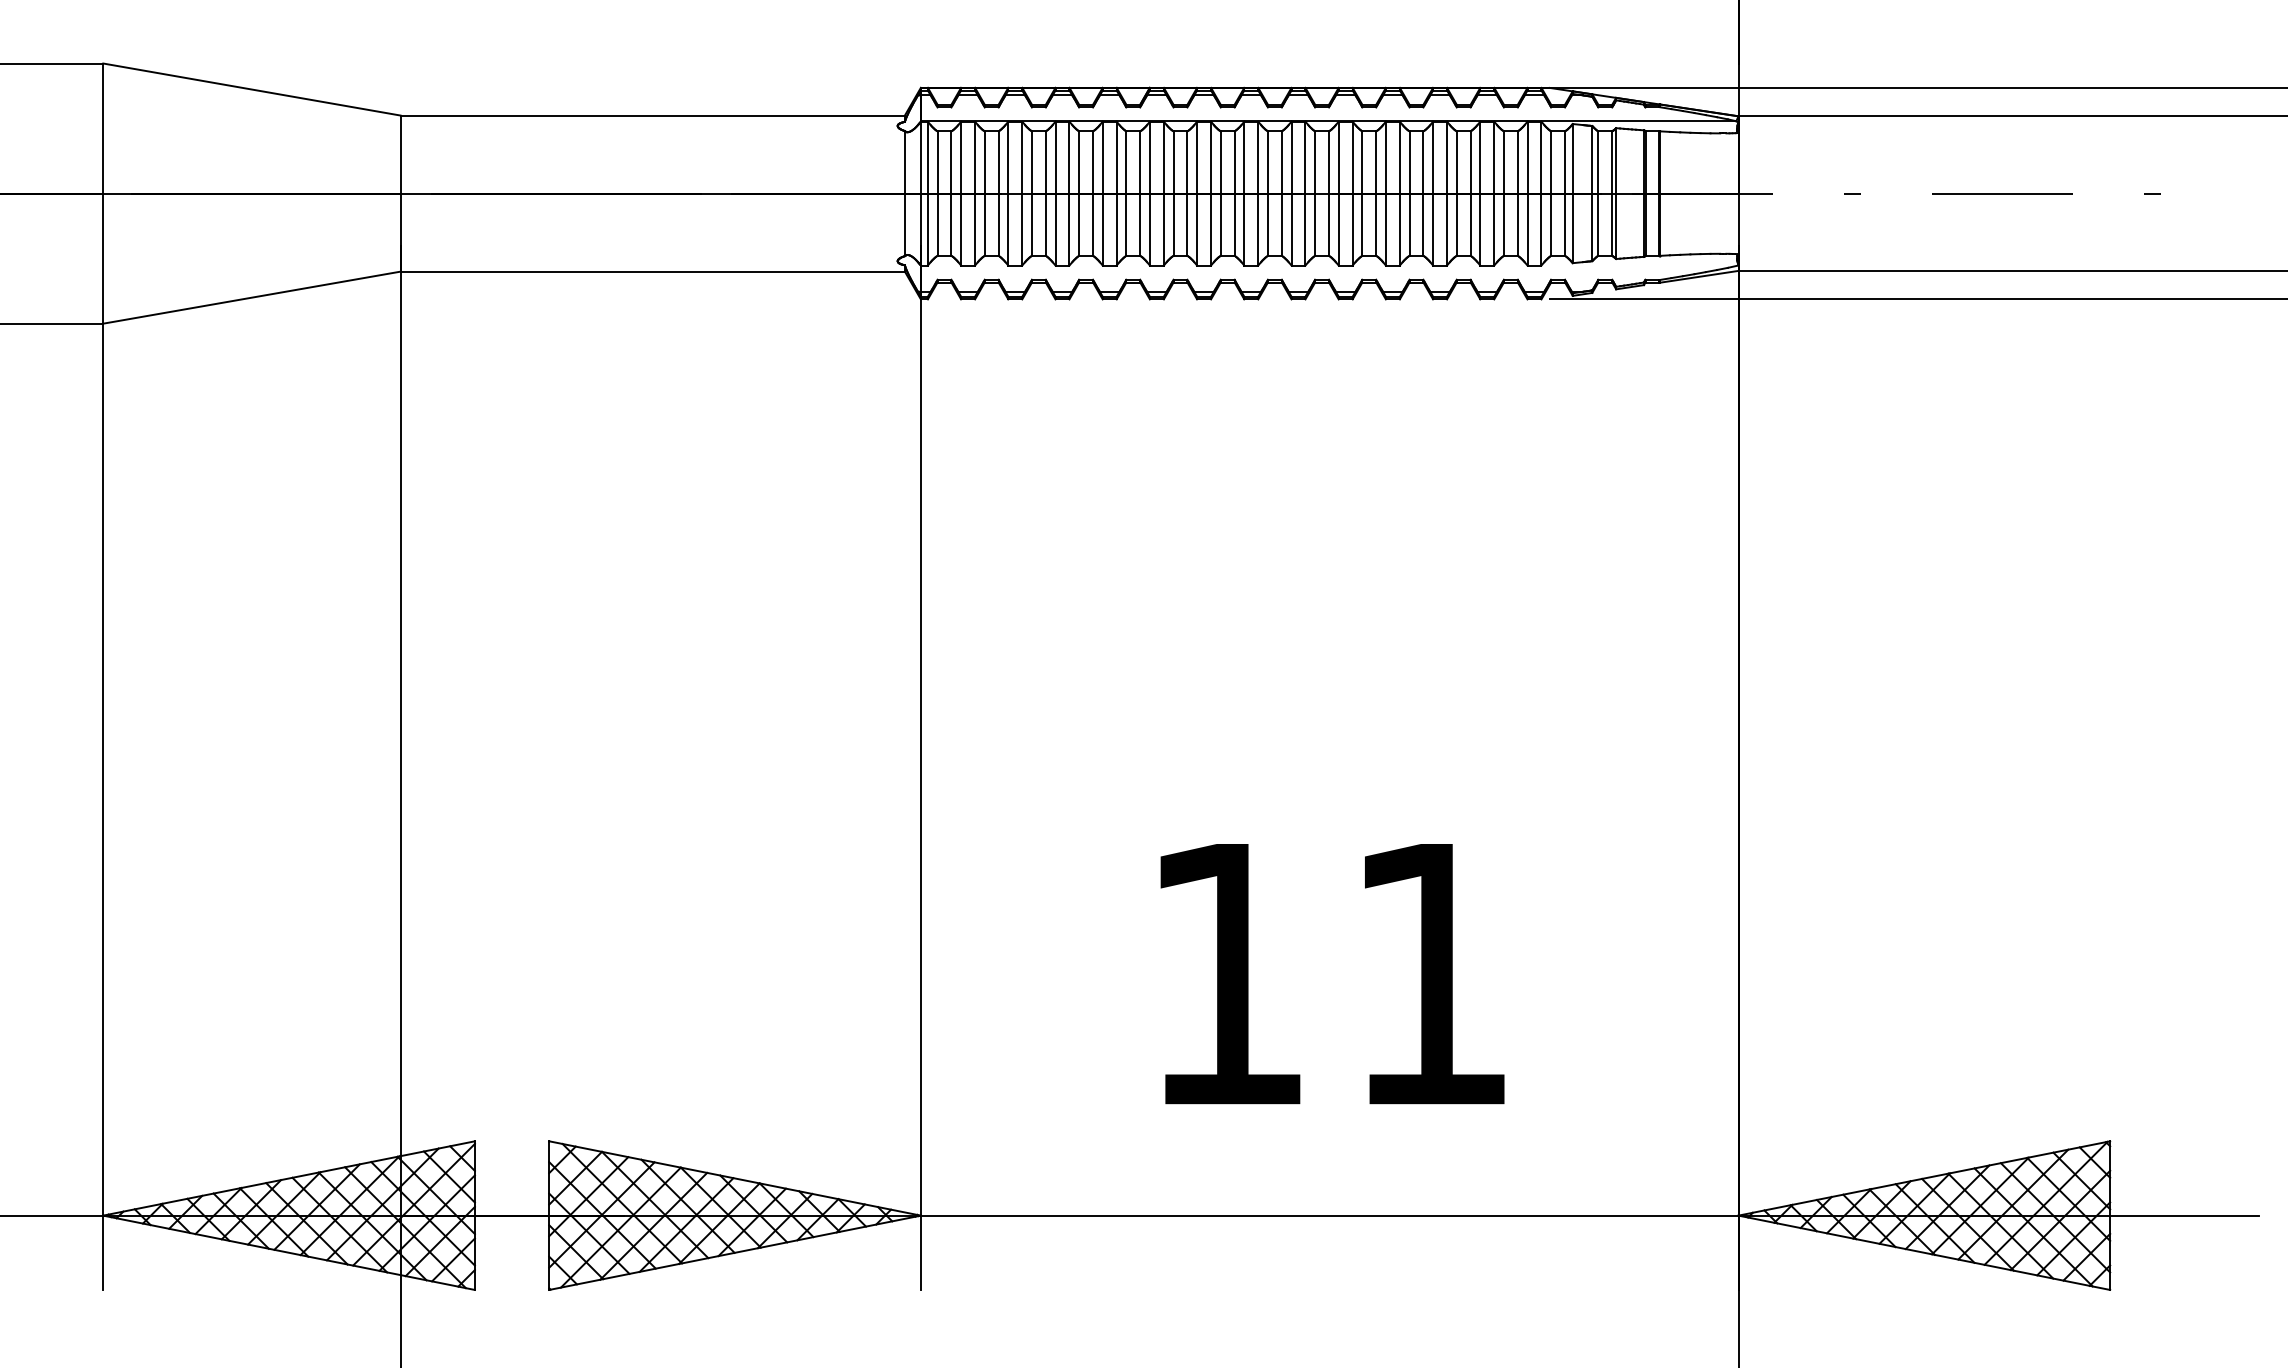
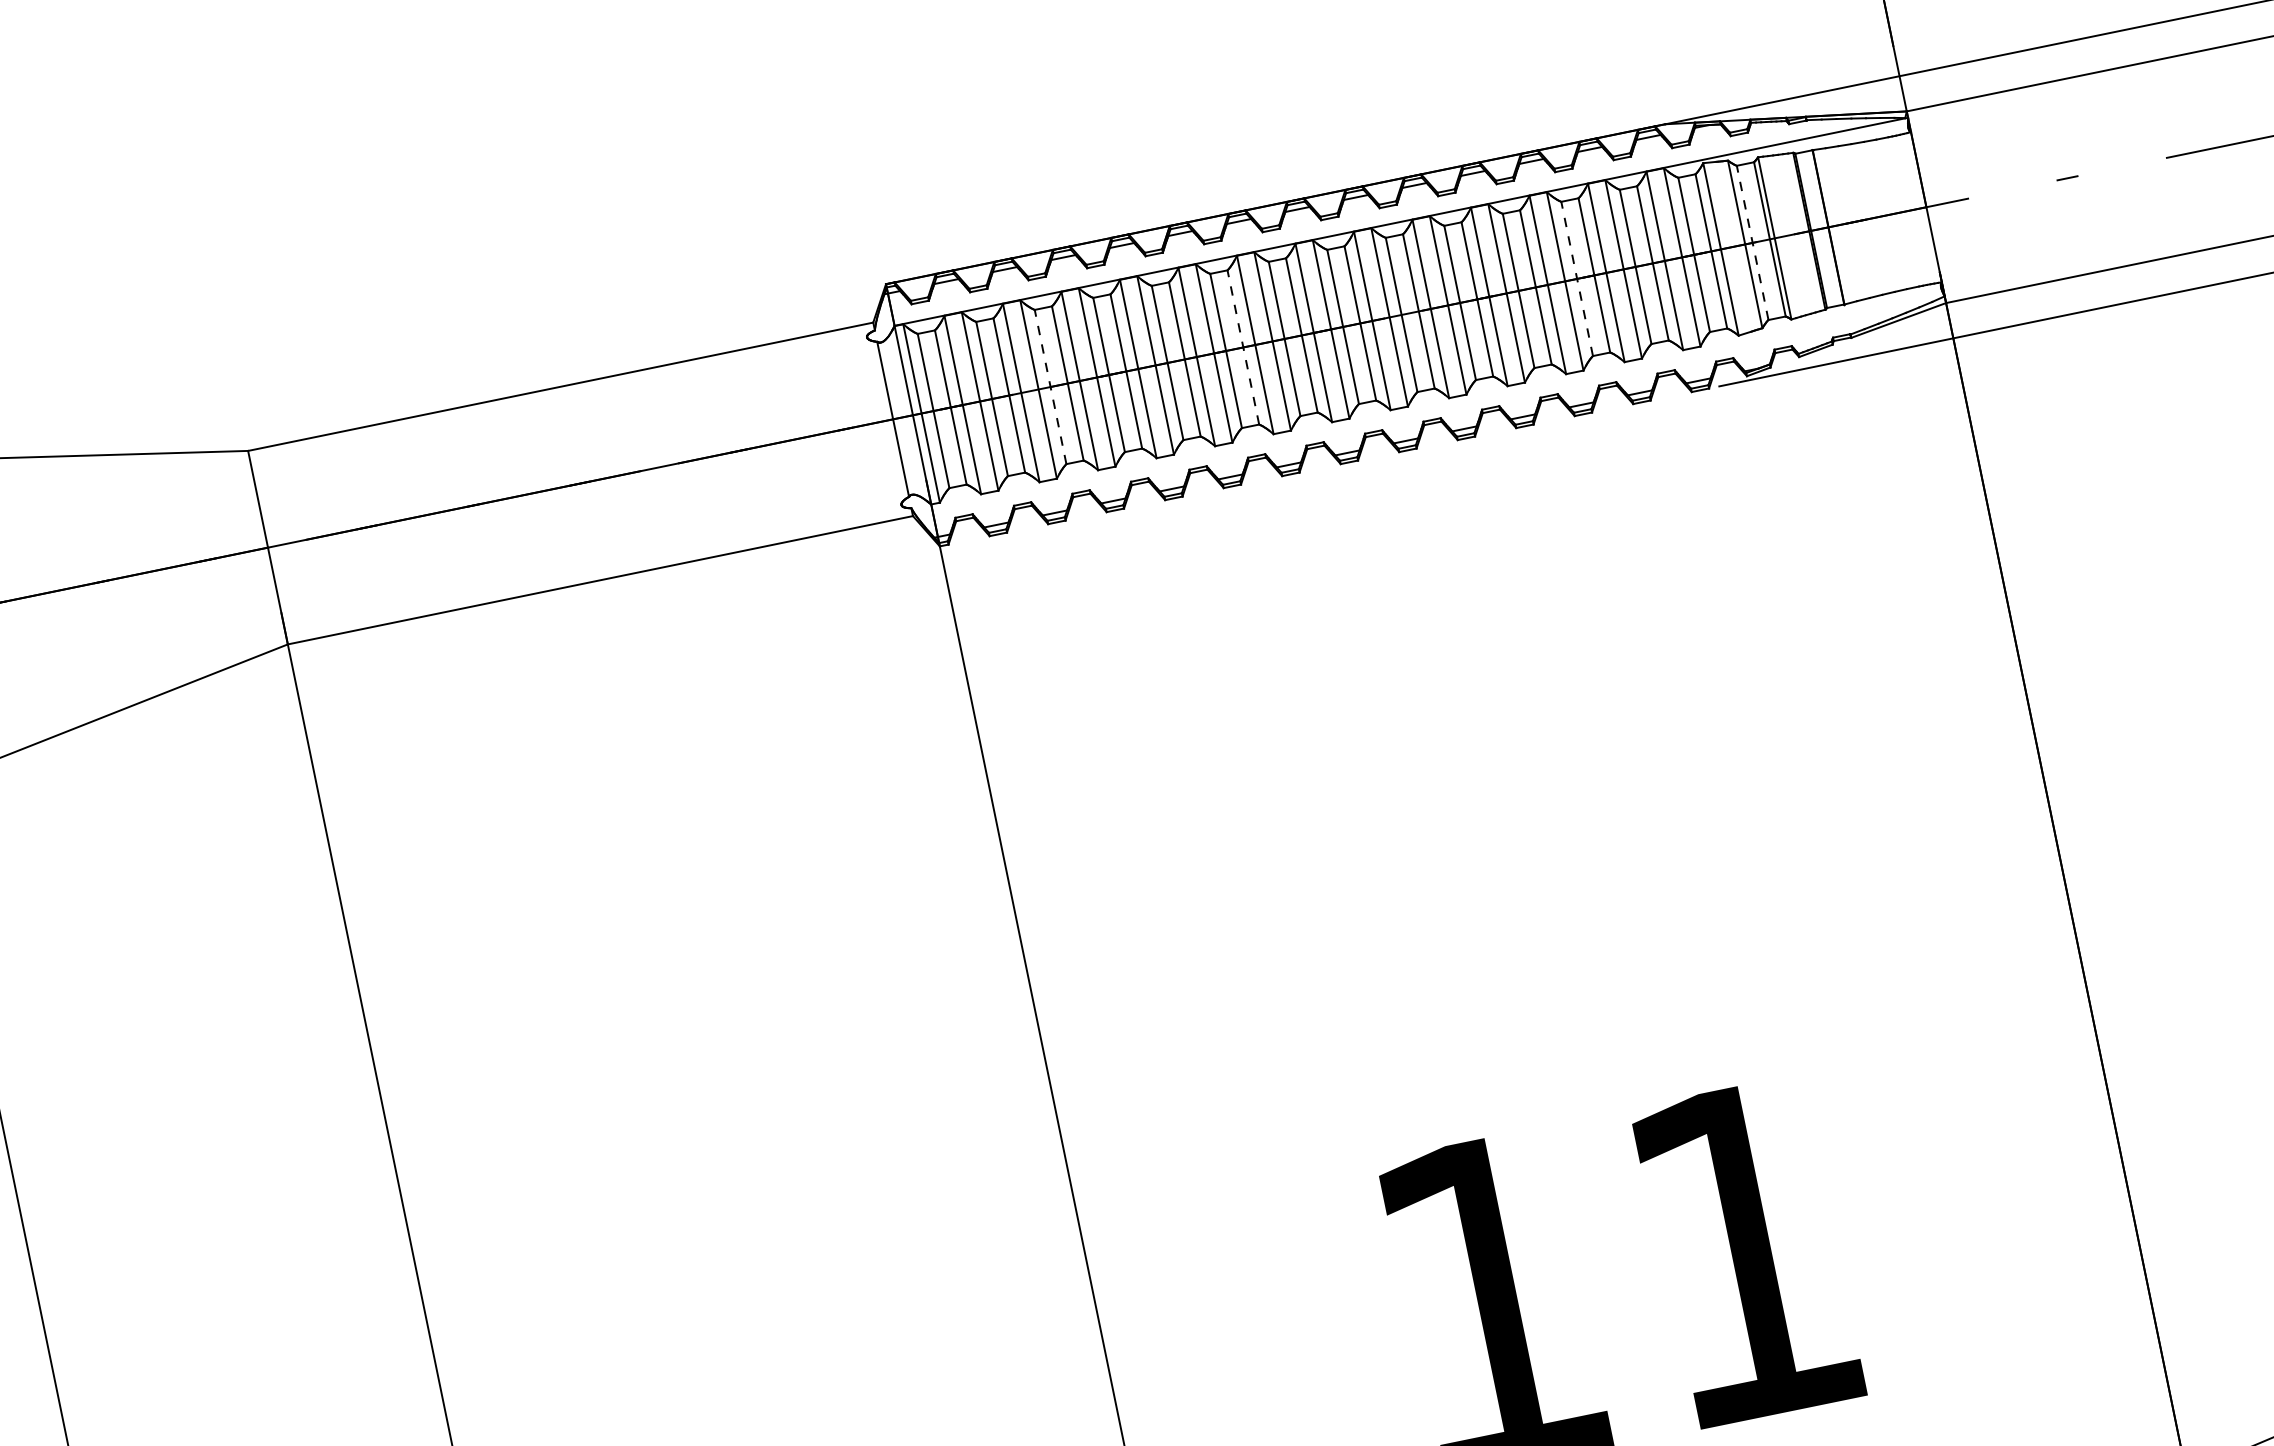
line: (1031, 193) -> (1050, 387), solid -> dashed
line: (1187, 193) -> (1243, 347), solid -> dashed
line: (1456, 193) -> (1576, 278), solid -> dashed
line: (1598, 193) -> (1752, 242), solid -> dashed

